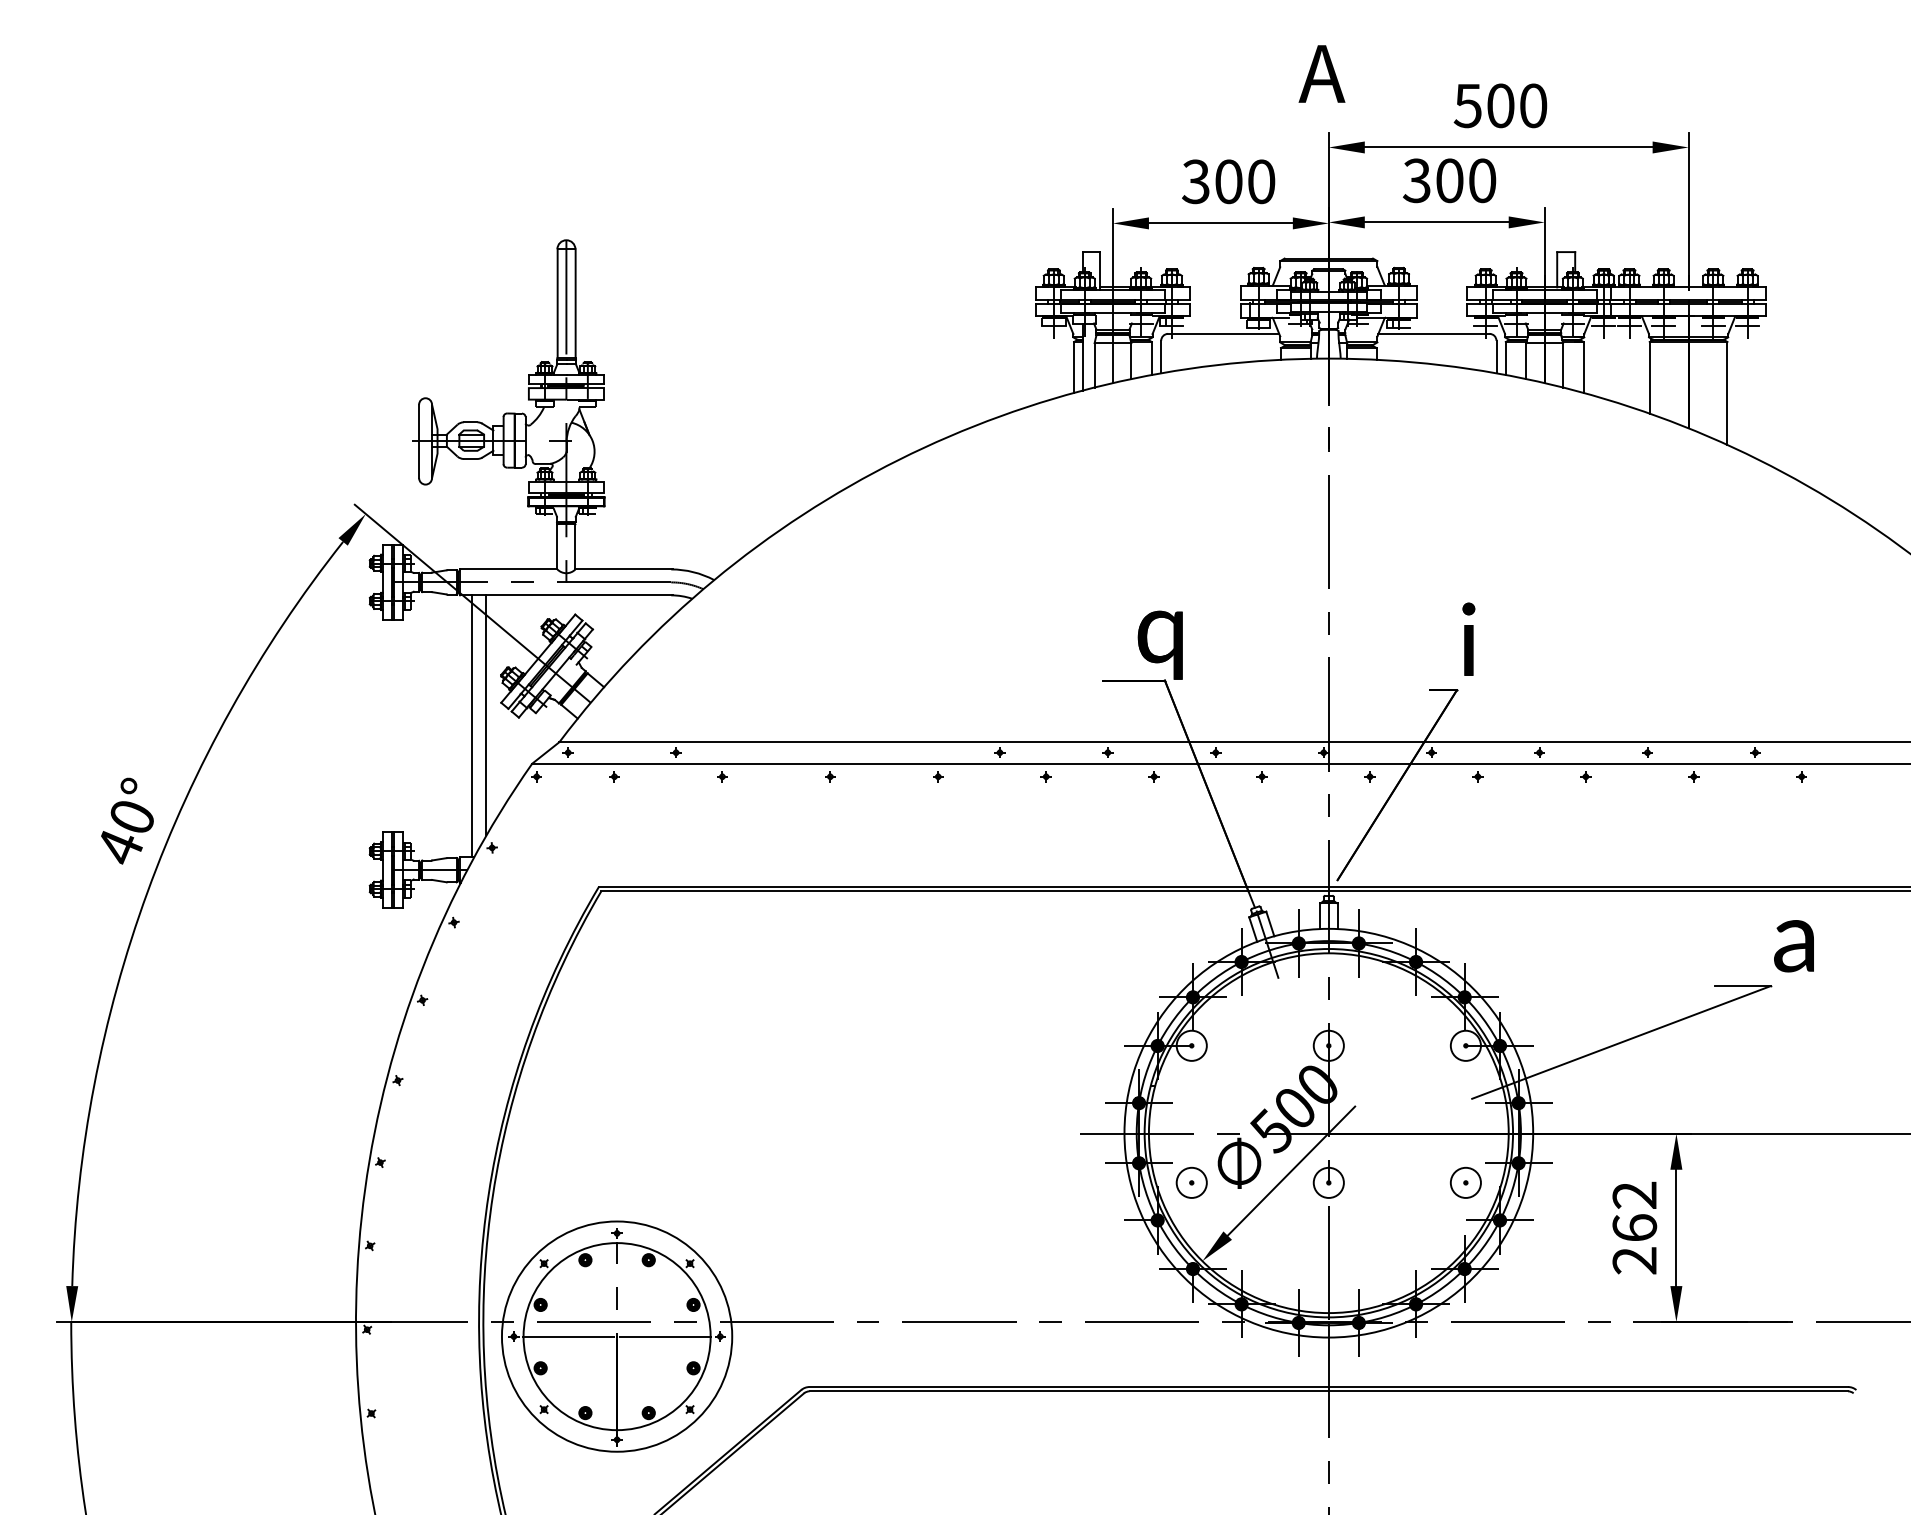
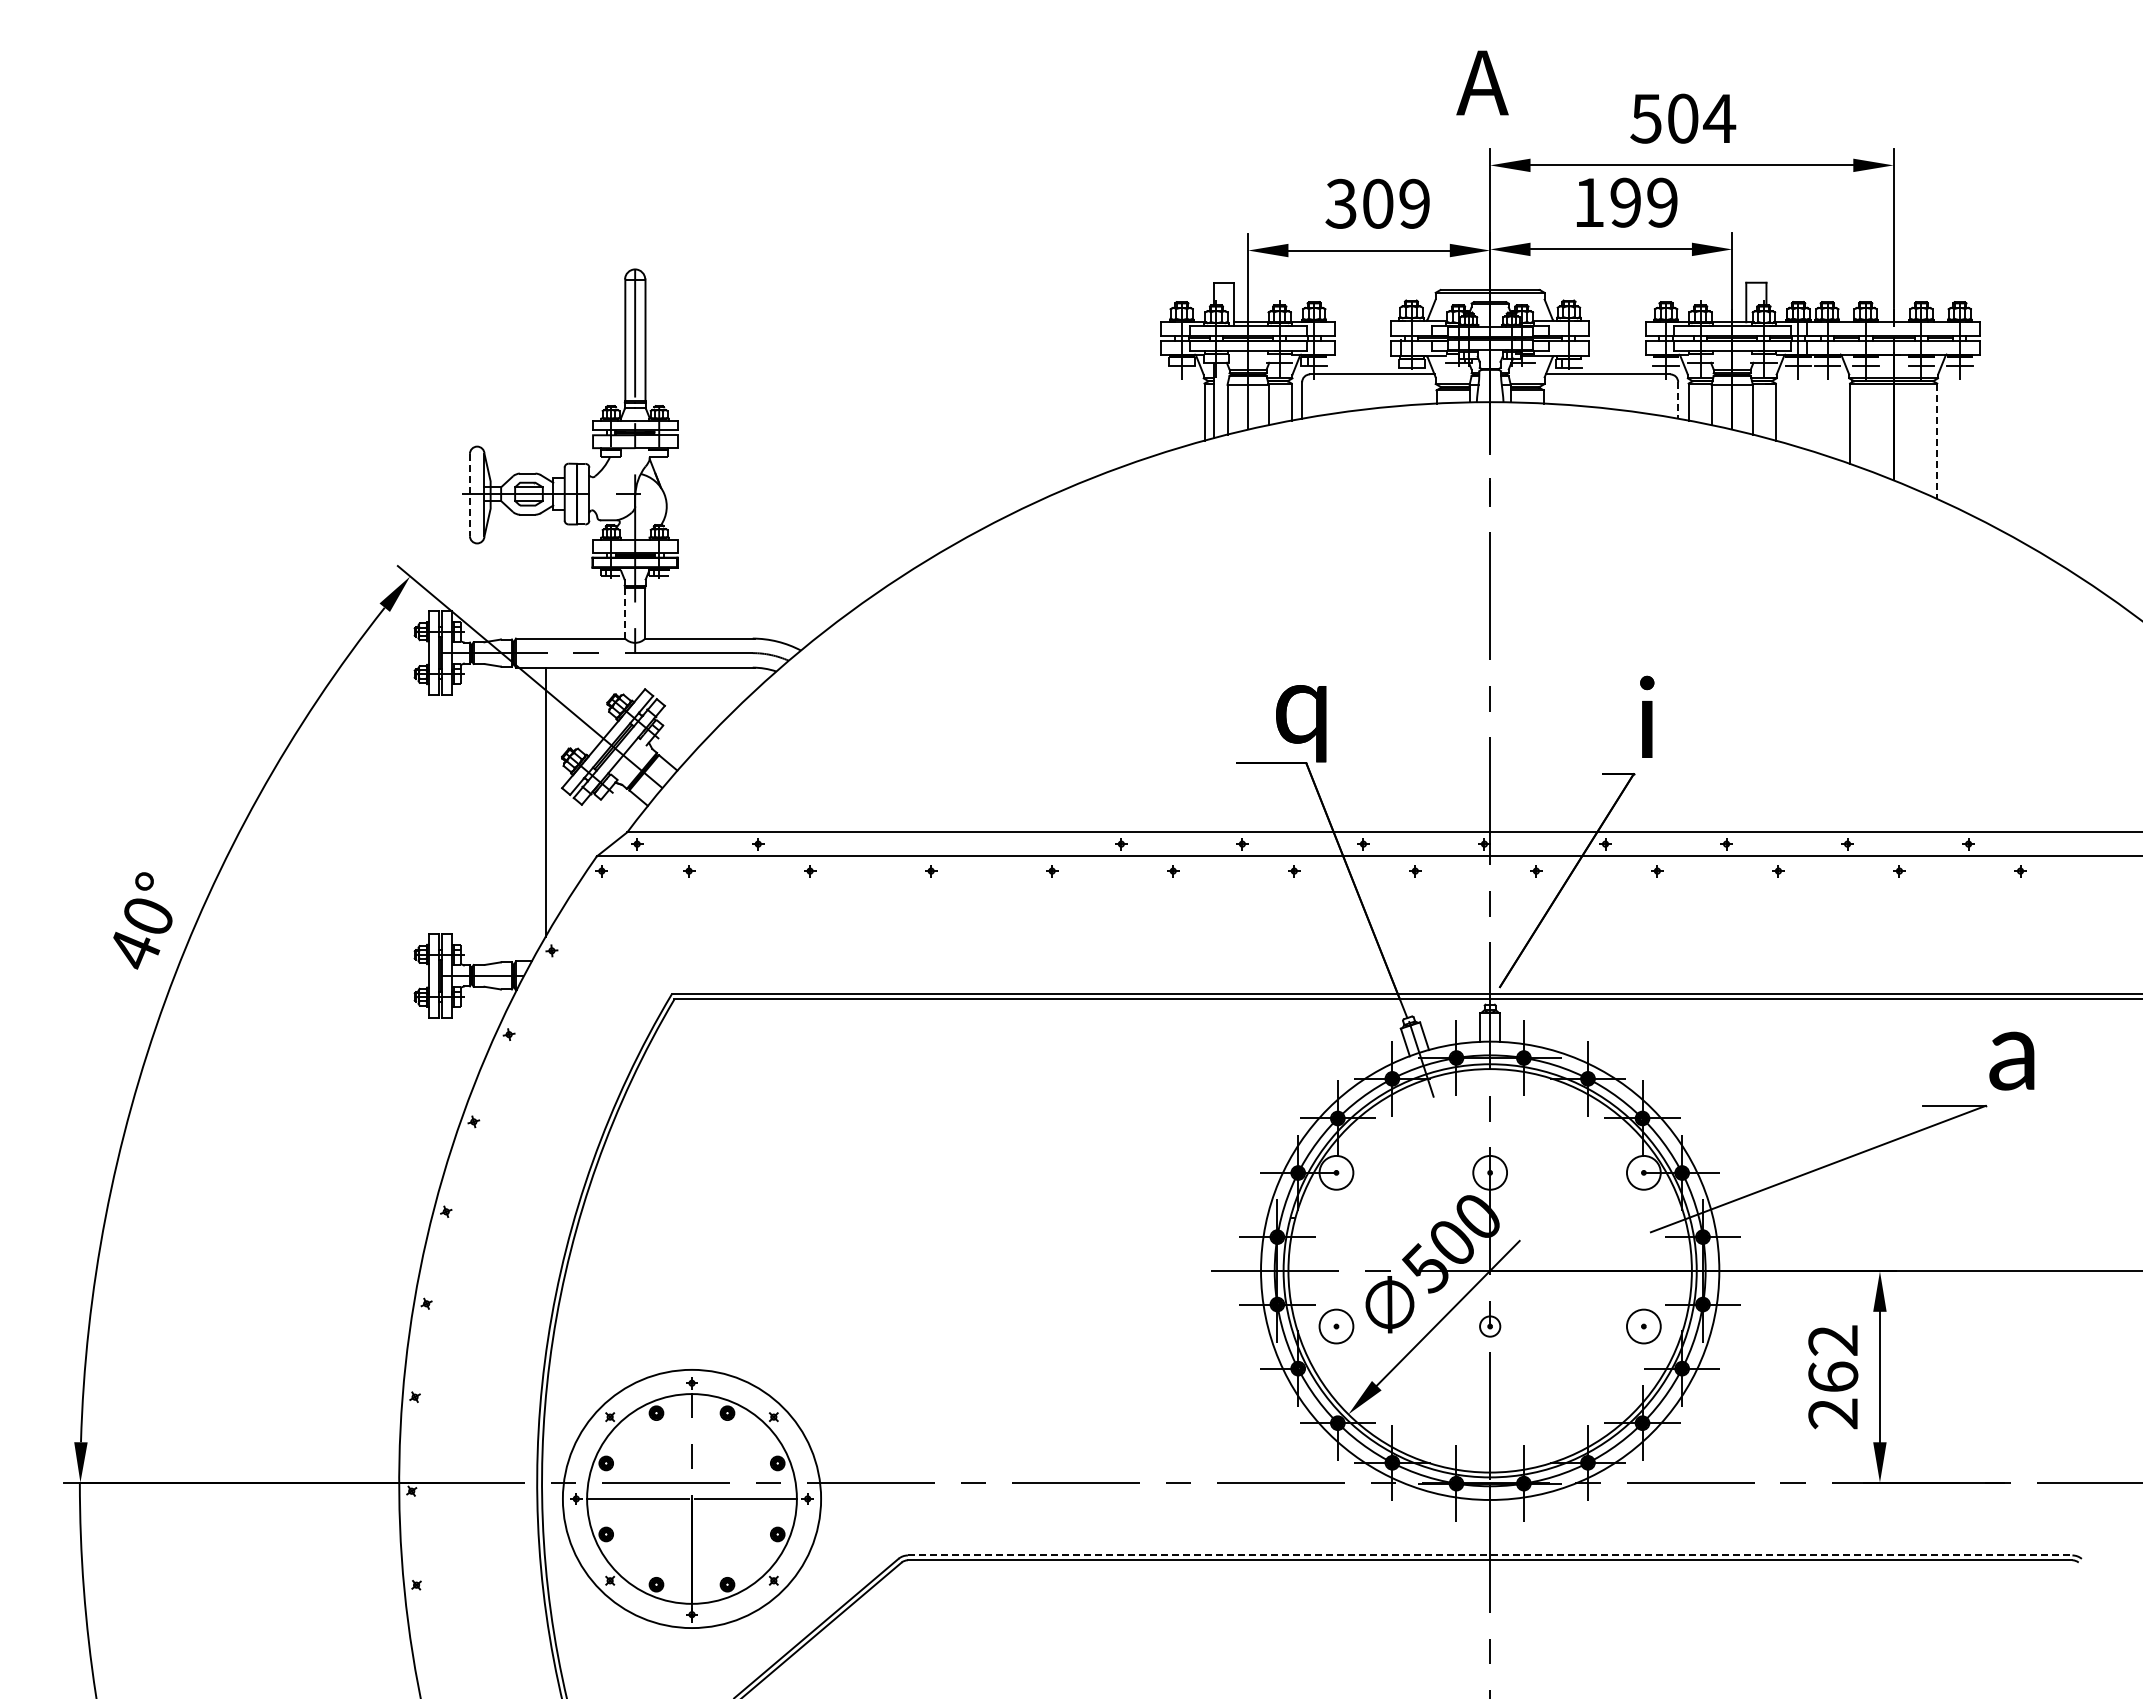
text: (1533, 105) -> (1719, 118), 500 -> 504
text: (1449, 180) -> (1625, 202), 300 -> 199
text: (1261, 181) -> (1414, 203), 300 -> 309
line: (1496, 357) -> (1678, 400), solid -> dashed
line: (1727, 393) -> (1937, 441), solid -> dashed
line: (418, 441) -> (469, 495), solid -> dashed
line: (557, 547) -> (625, 613), solid -> dashed
line: (472, 726) -> (529, 814), removed
circle: (1329, 1182) -> (1490, 1326), size x0.6
line: (1329, 1387) -> (1490, 1555), solid -> dashed

